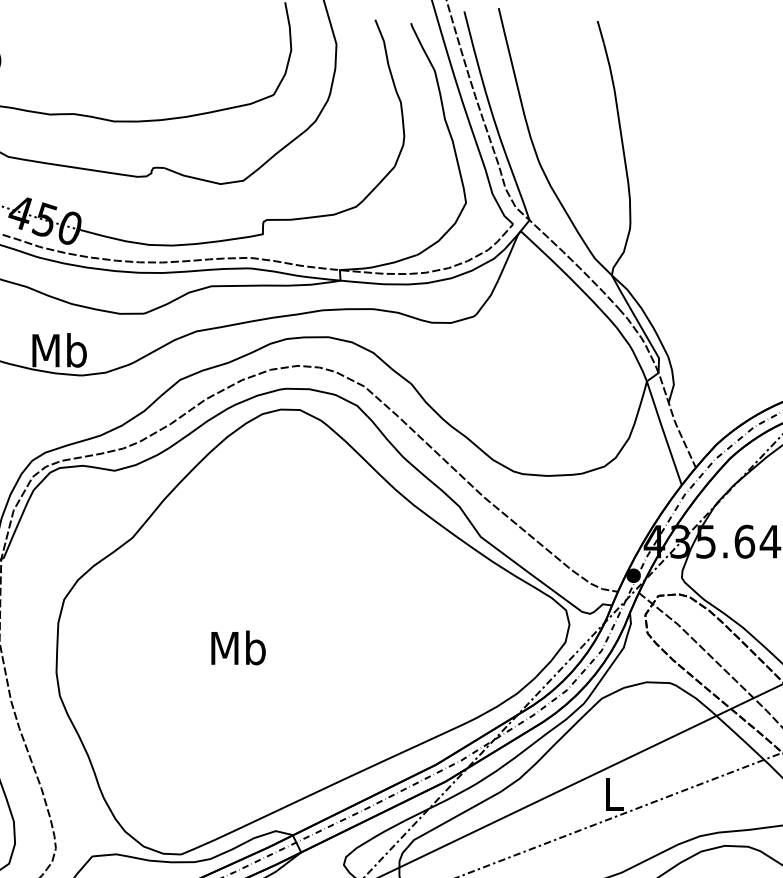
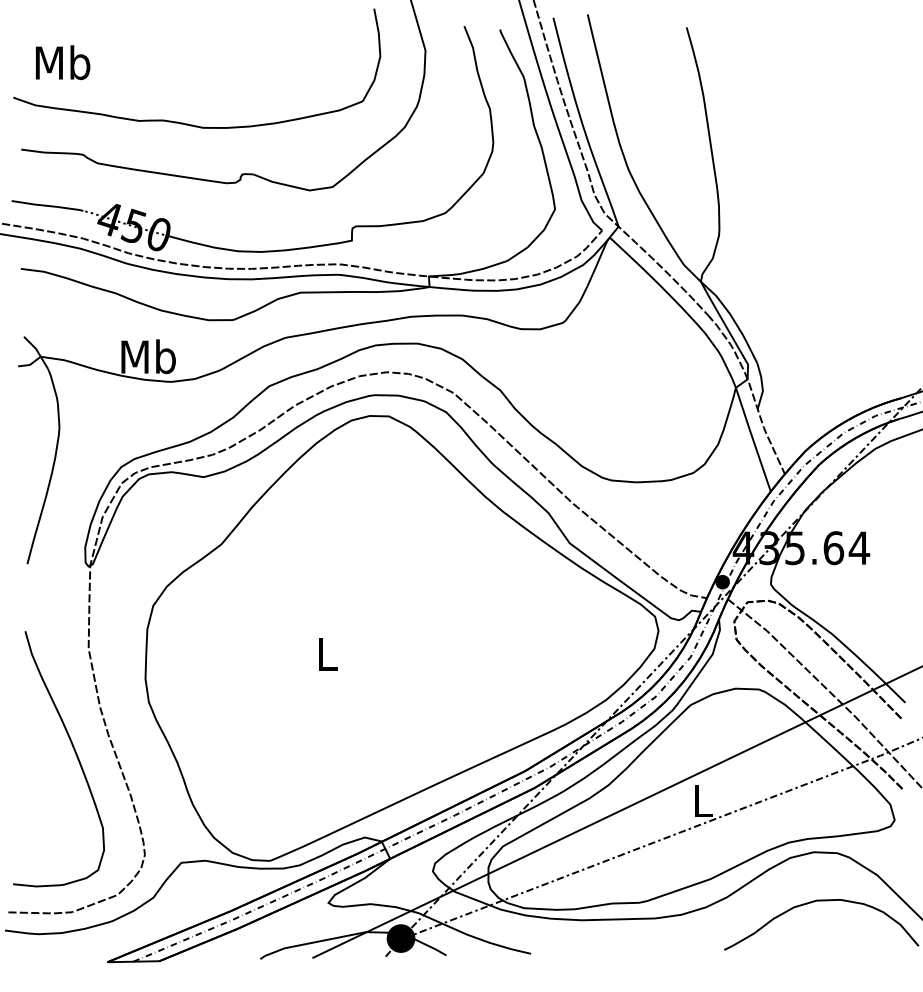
text: (238, 648) -> (327, 654), Mb -> L

